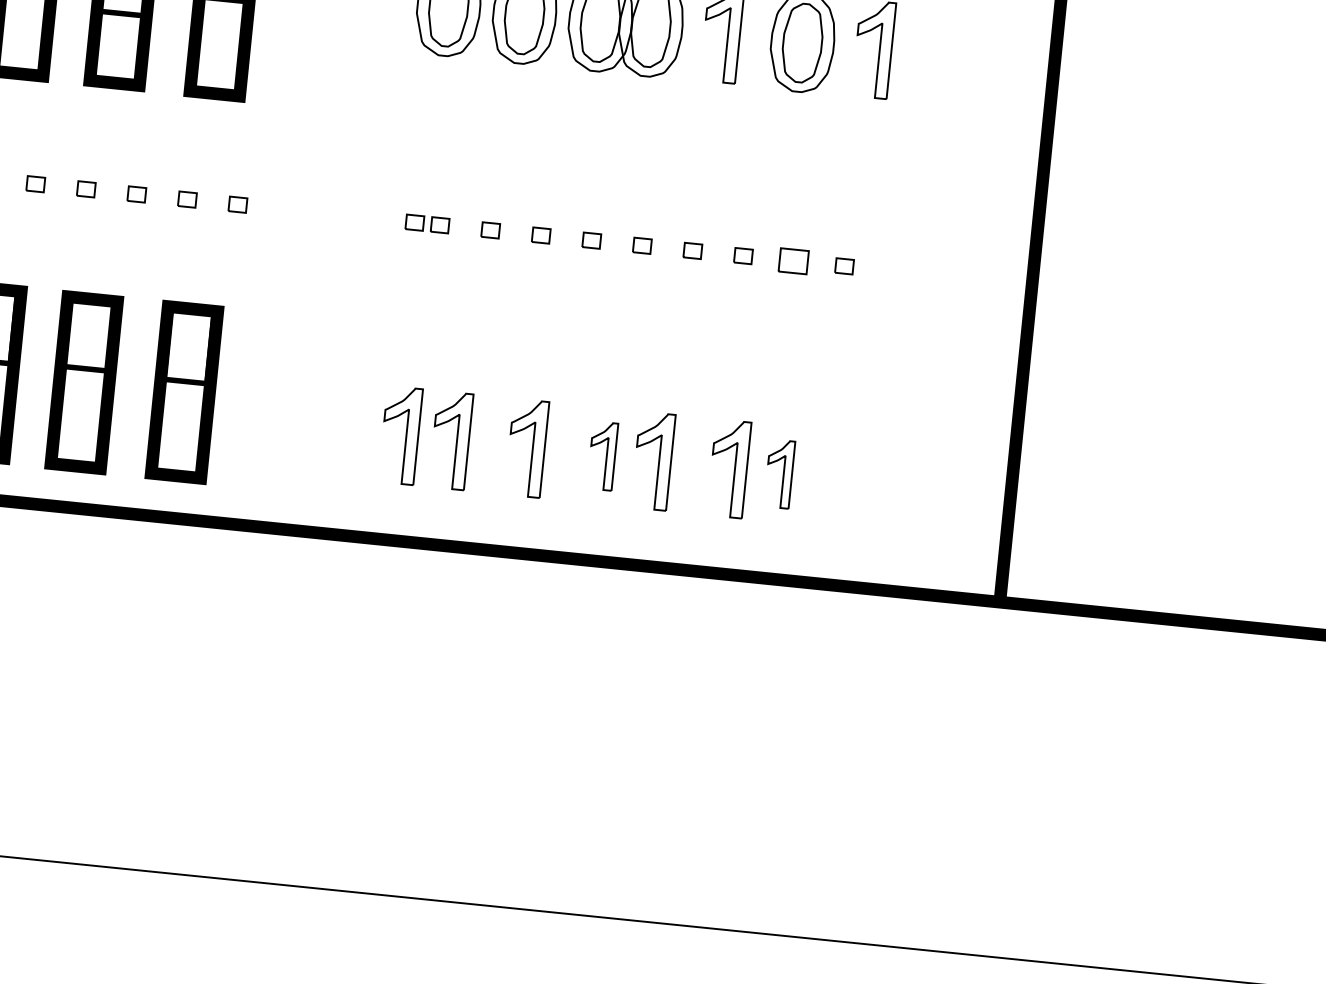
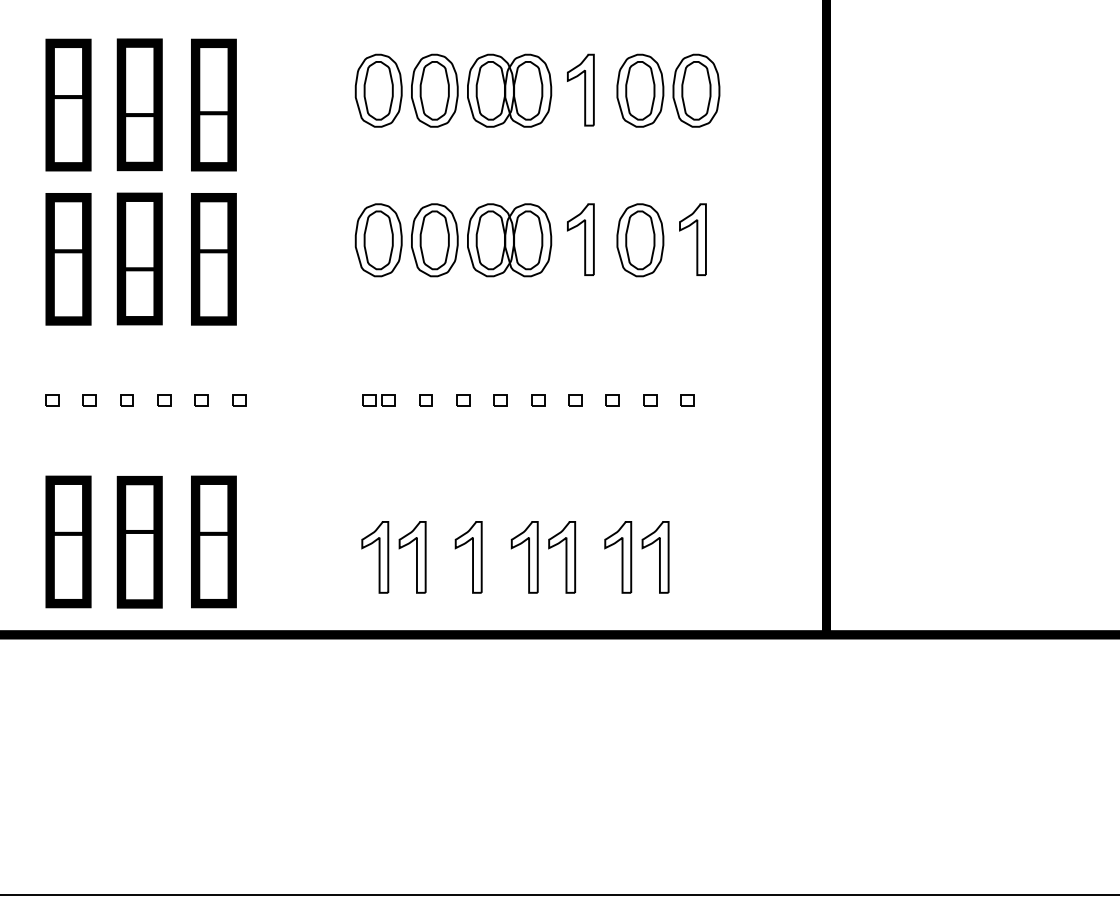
part: (794, 261) -> (650, 400), size x0.62
part: (602, 456) -> (524, 557), size x1.43
part: (779, 474) -> (655, 557), size x1.43

